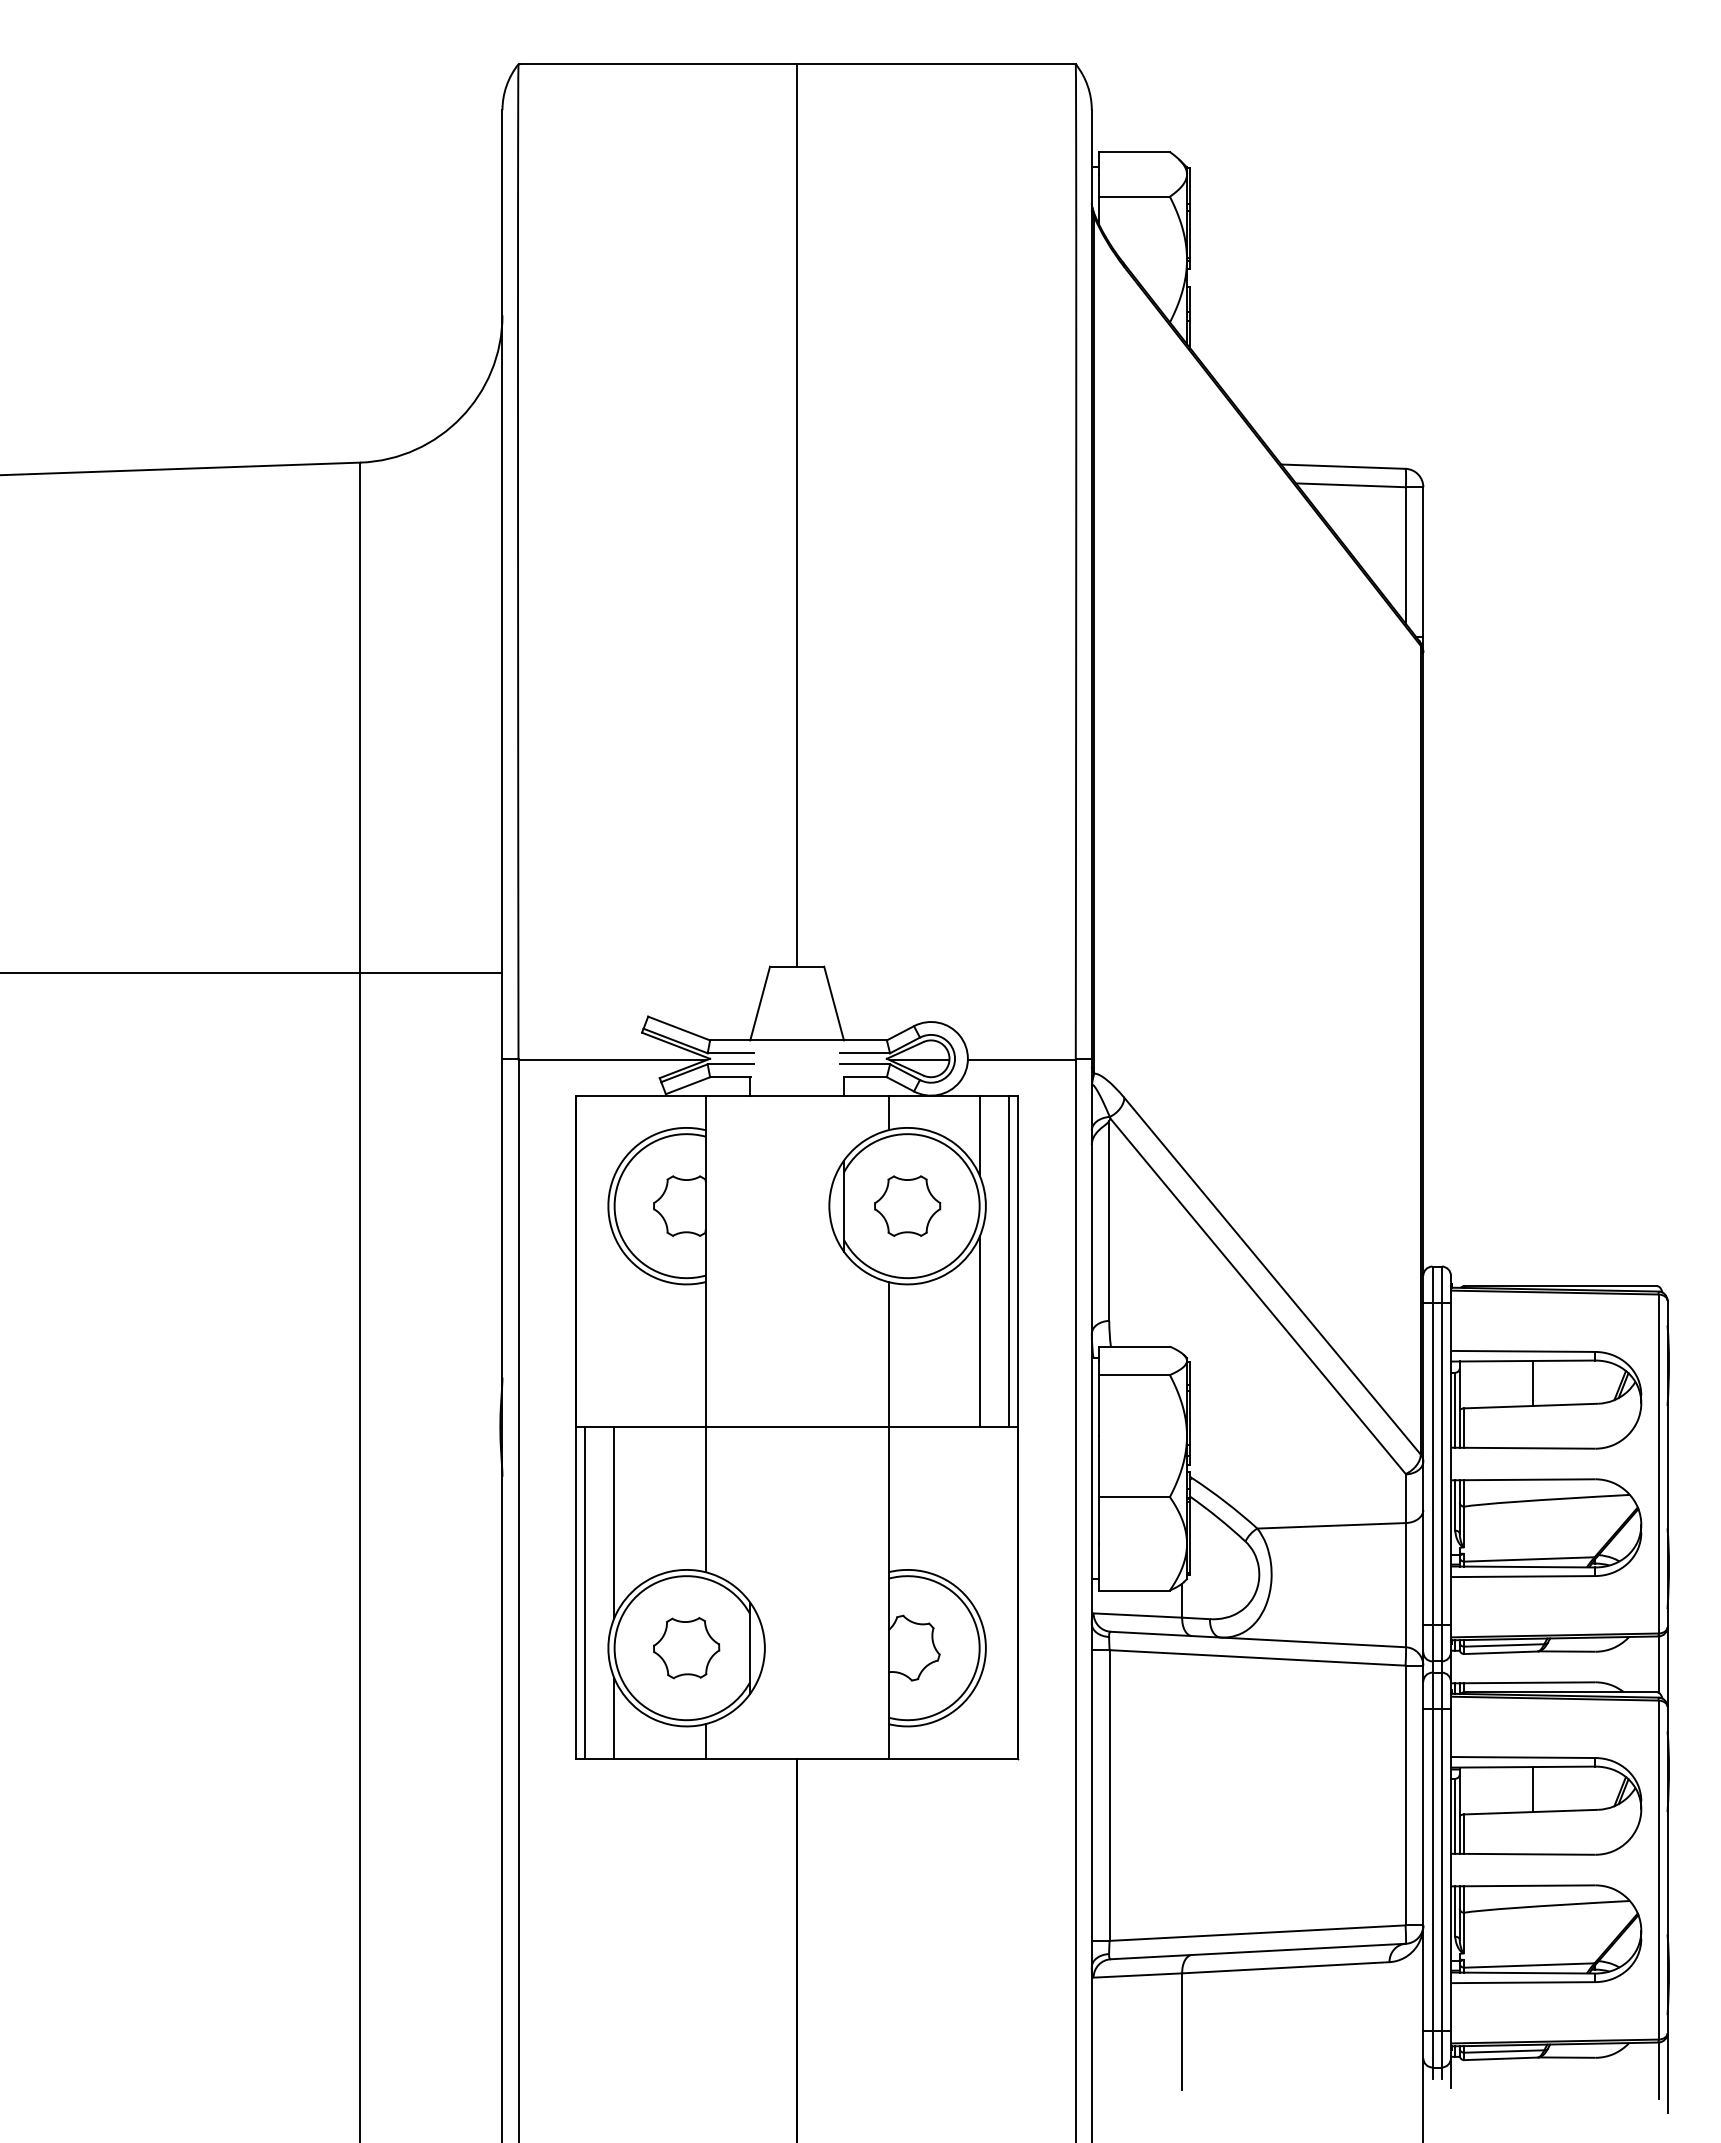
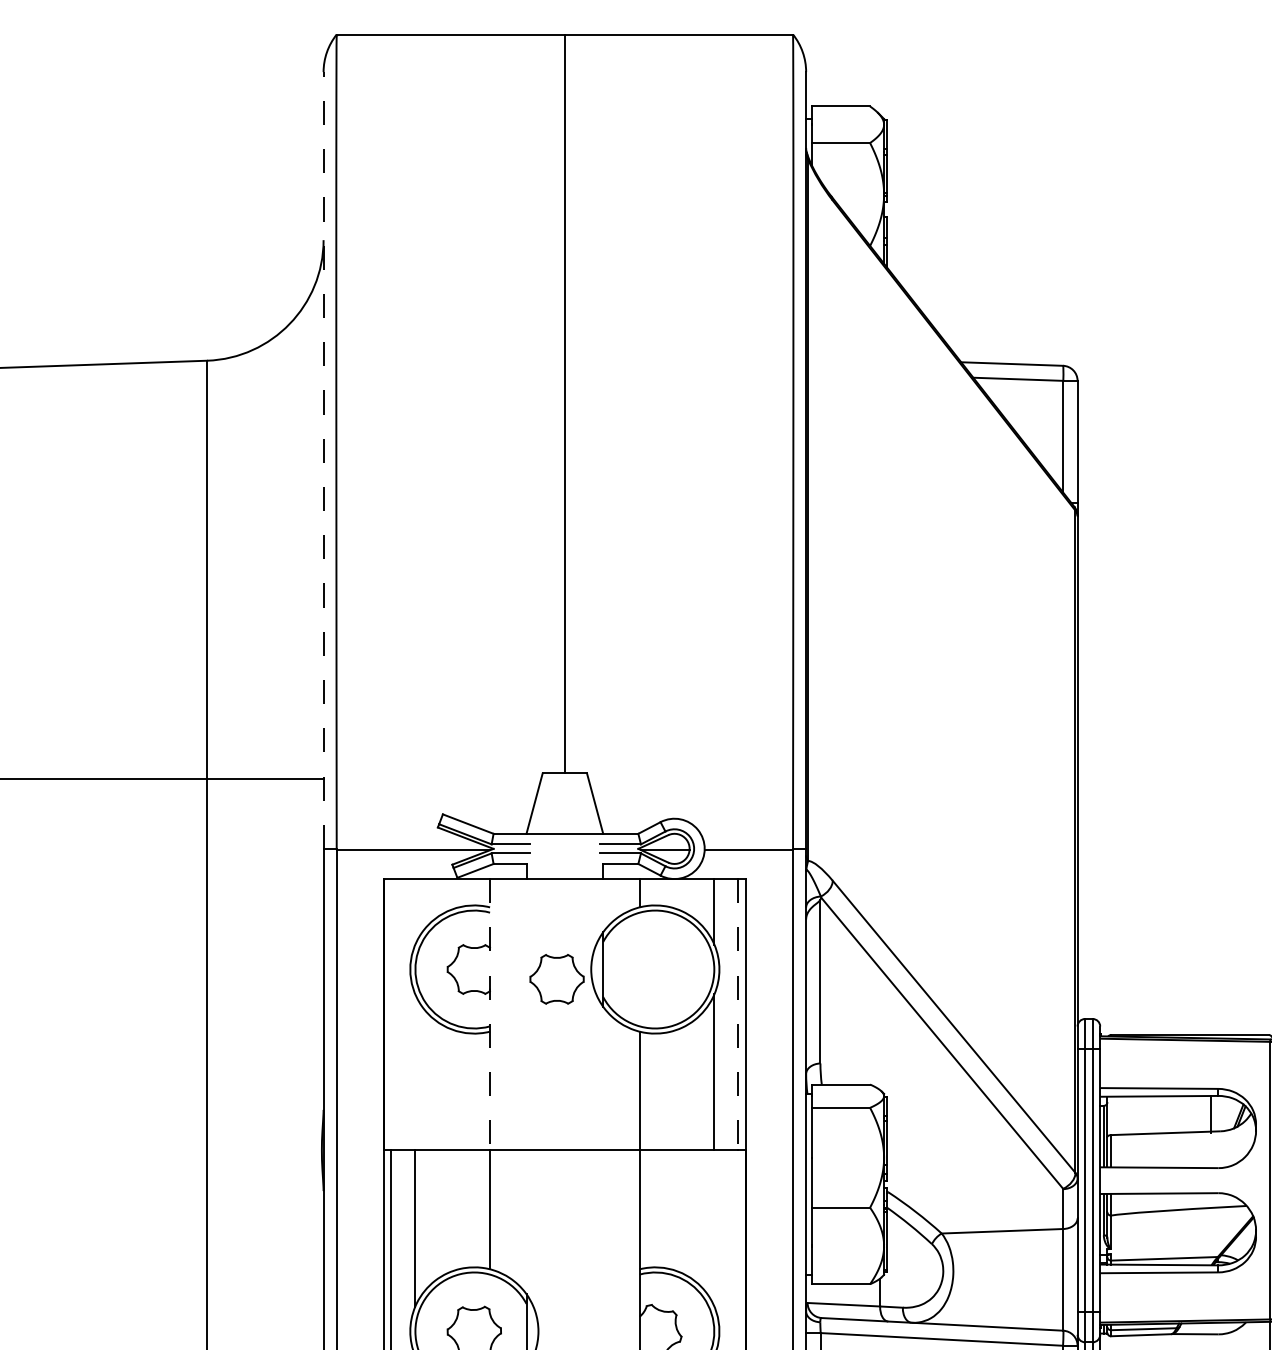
line: (502, 584) -> (323, 460), solid -> dashed
part: (907, 1205) -> (556, 978), moved
line: (705, 1261) -> (489, 1014), solid -> dashed
line: (1008, 1261) -> (737, 1014), solid -> dashed
line: (1533, 1382) -> (1211, 1113), moved

